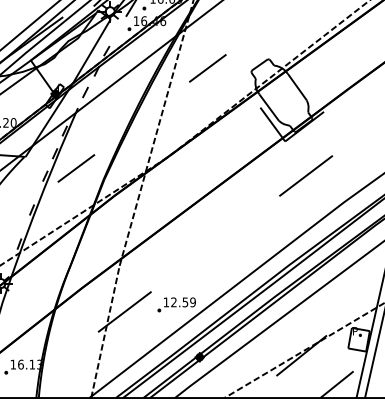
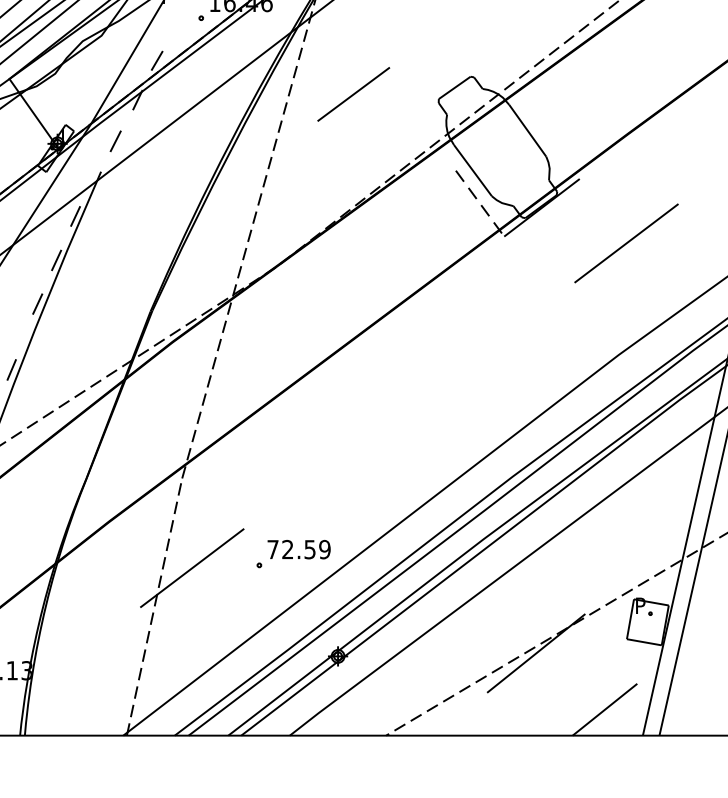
line: (273, 124) -> (481, 203), solid -> dashed
line: (76, 168) -> (98, 289), removed
line: (306, 175) -> (627, 242), moved
text: (166, 302) -> (273, 549), 12.59 -> 72.59

